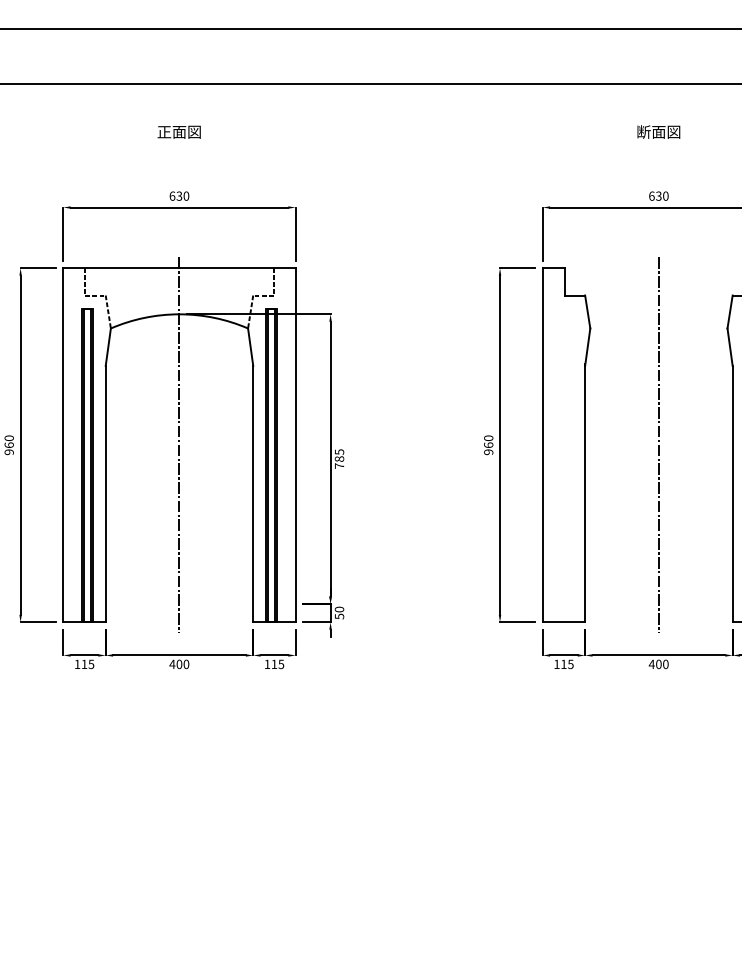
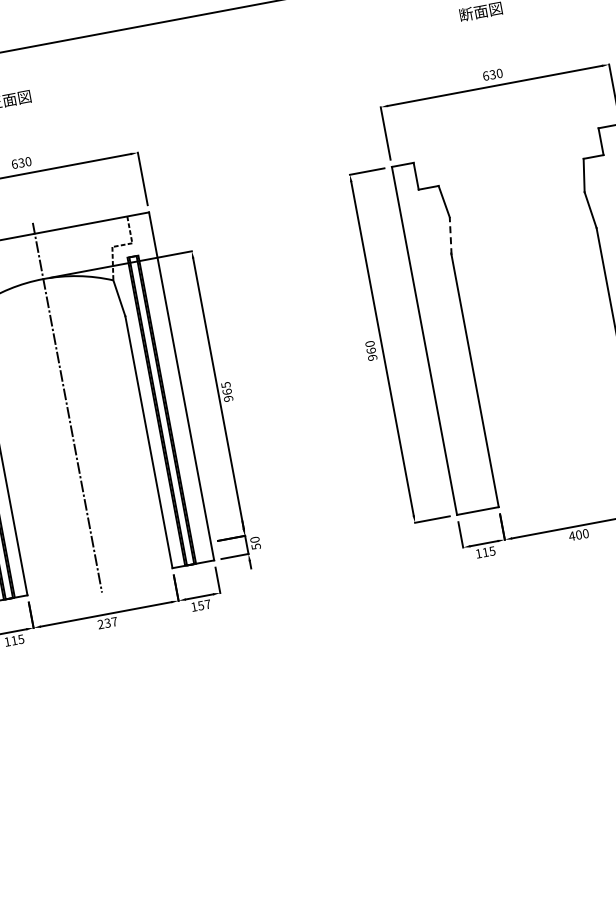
line: (587, 347) -> (450, 236), solid -> dashed
line: (658, 445) -> (538, 319), removed
text: (339, 462) -> (227, 395), 785 -> 965
text: (179, 664) -> (107, 623), 400 -> 237
text: (277, 664) -> (204, 605), 115 -> 157

